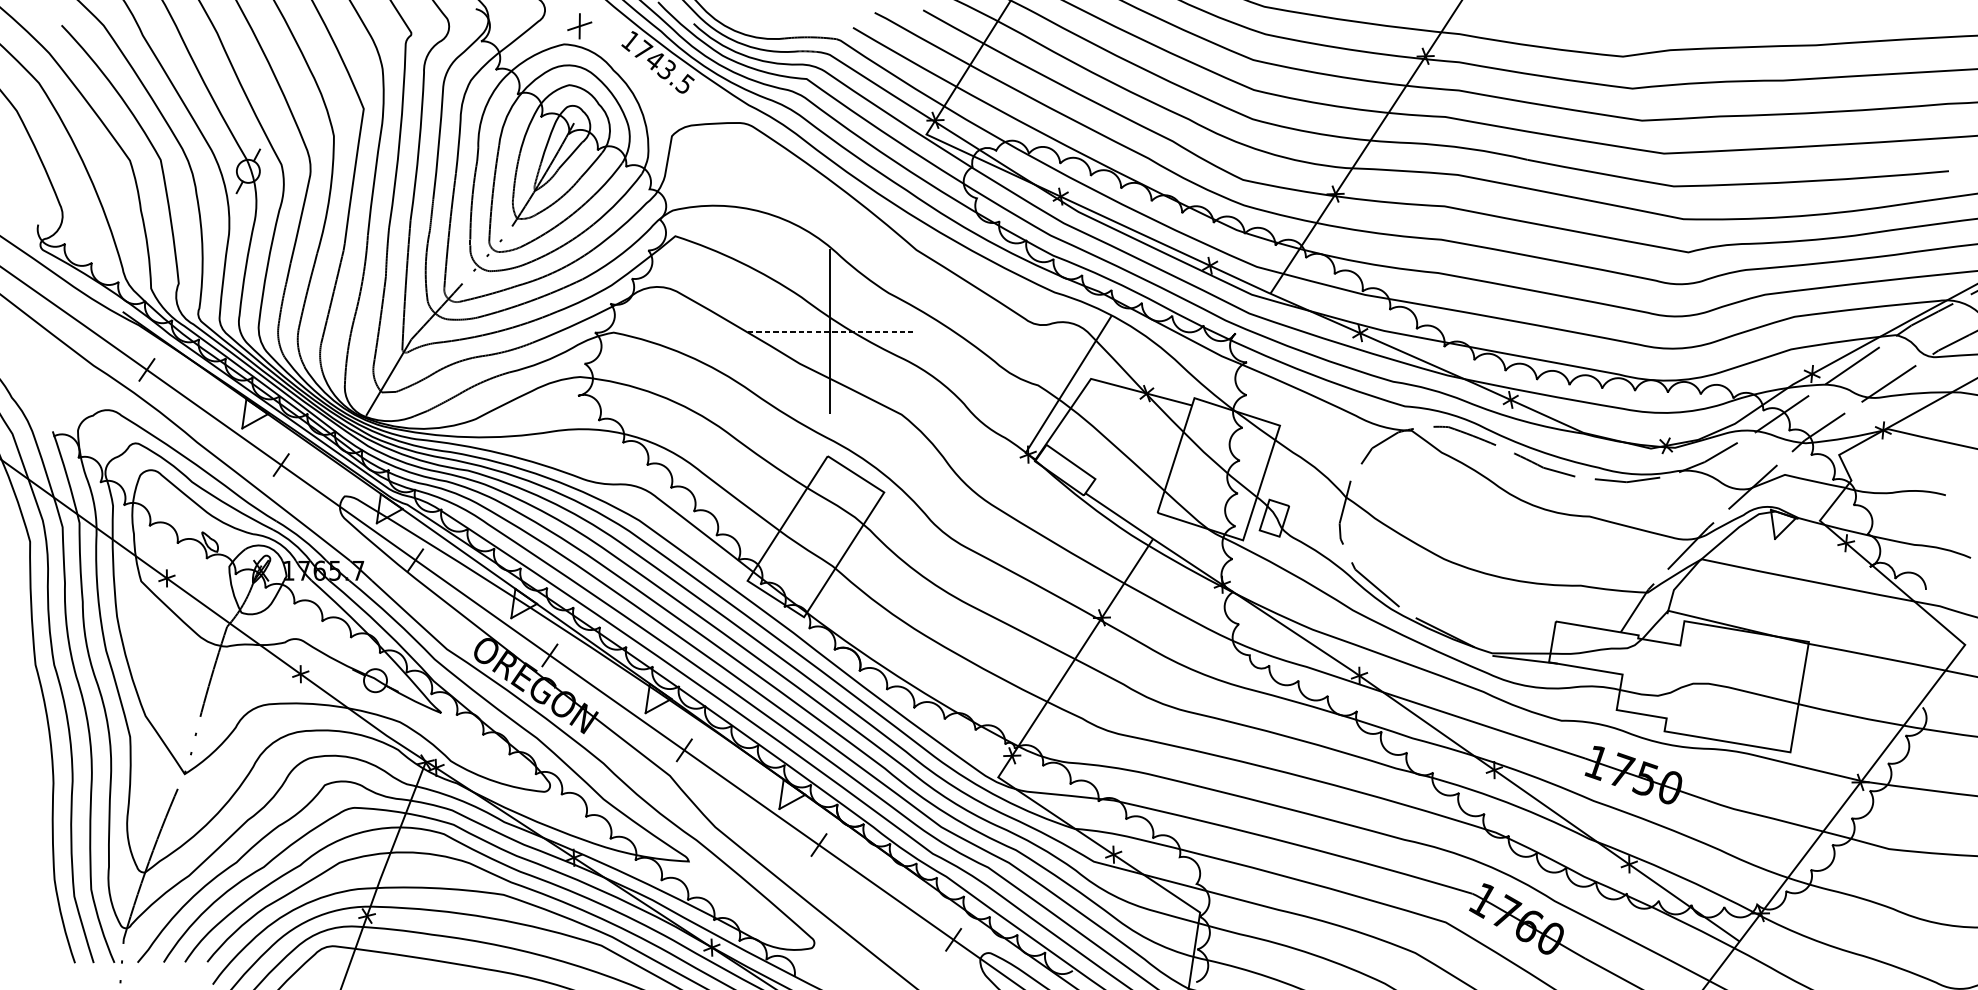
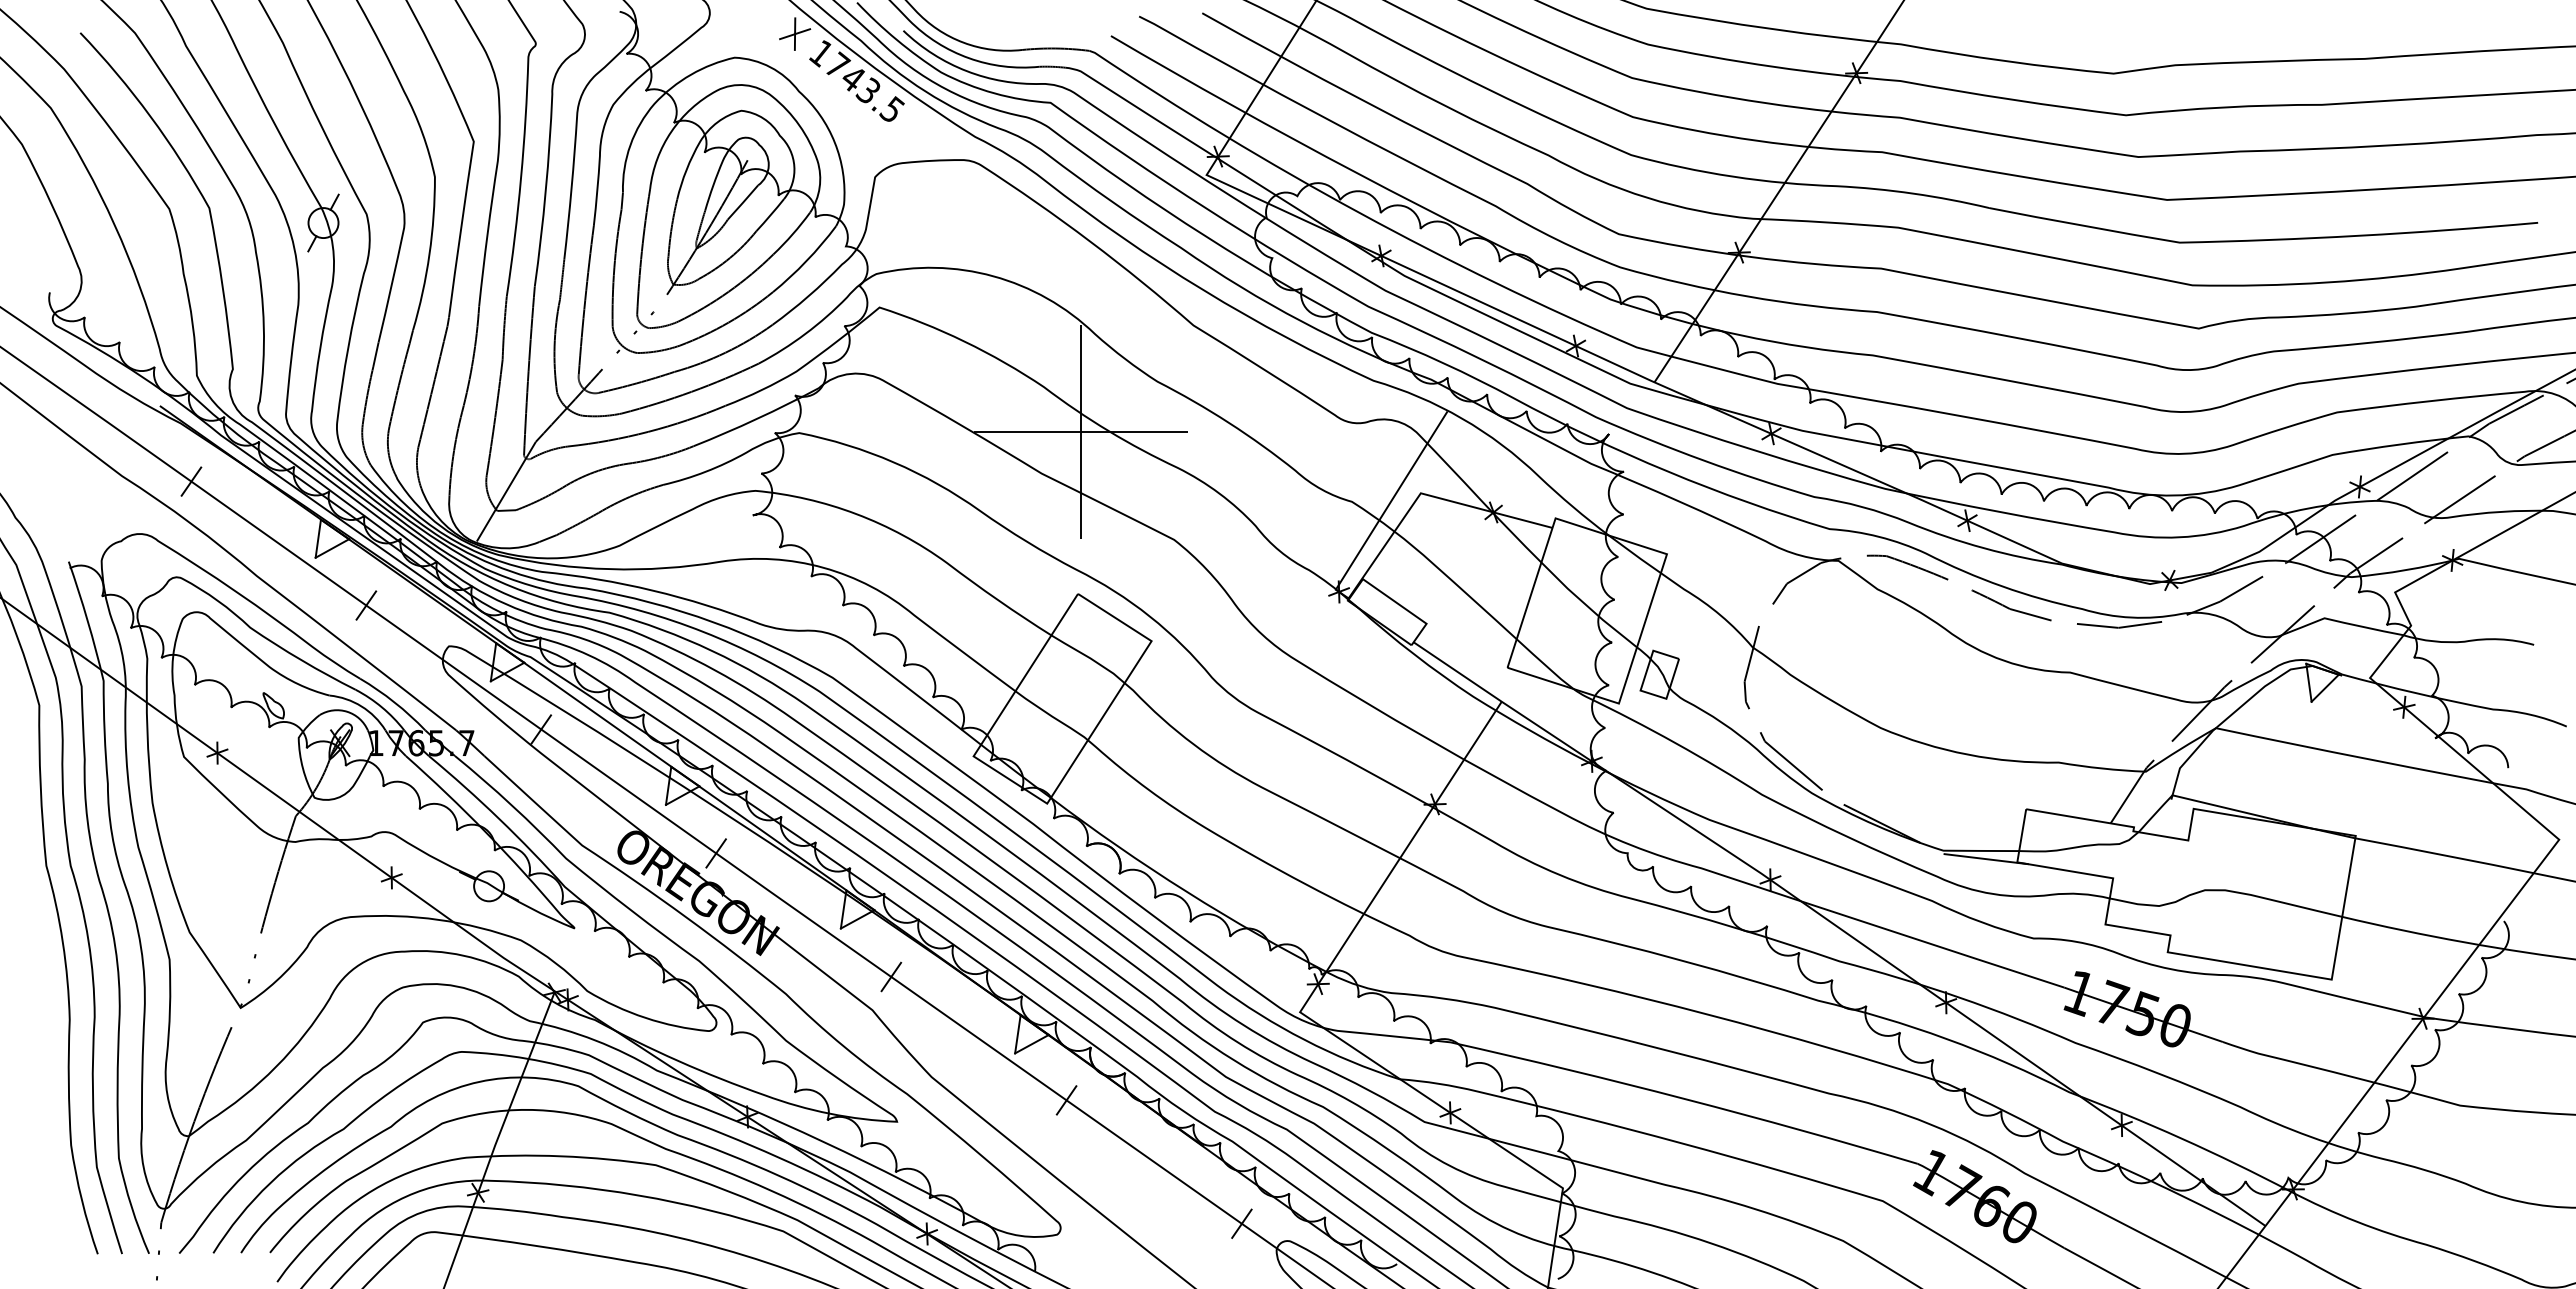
part: (580, 25) -> (795, 33), moved
line: (830, 331) -> (1081, 431), dashed -> solid

